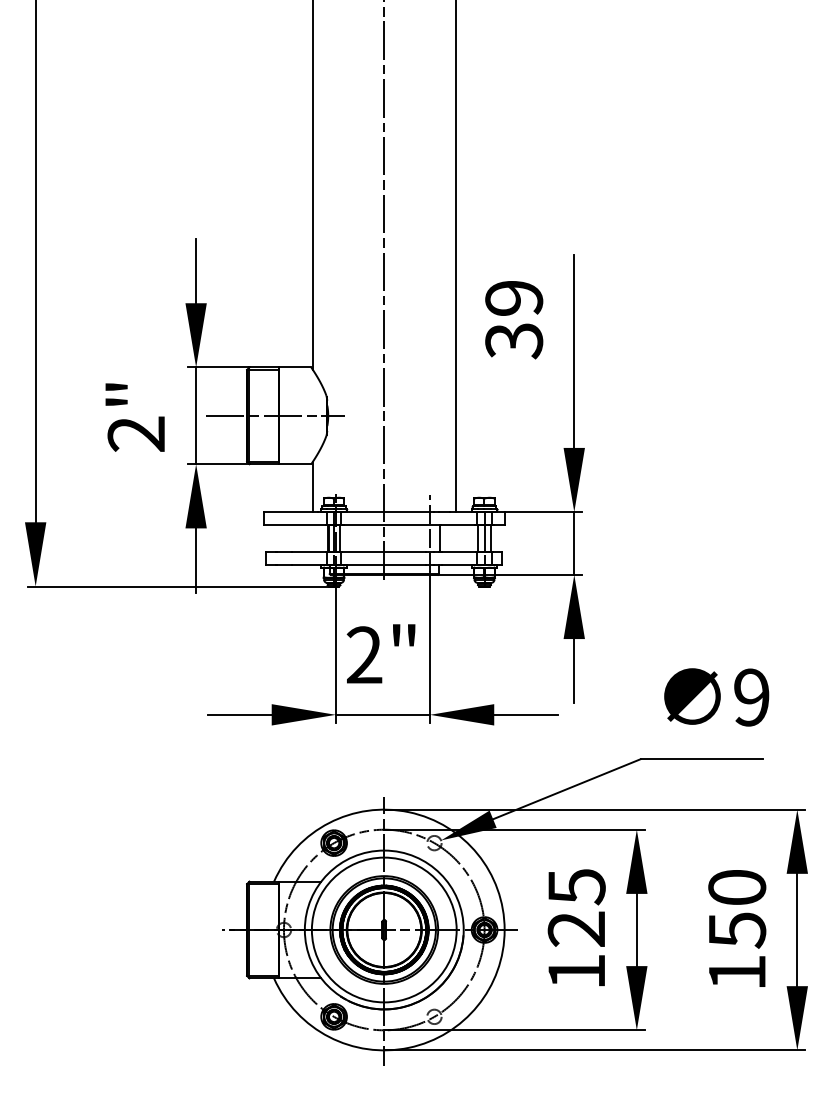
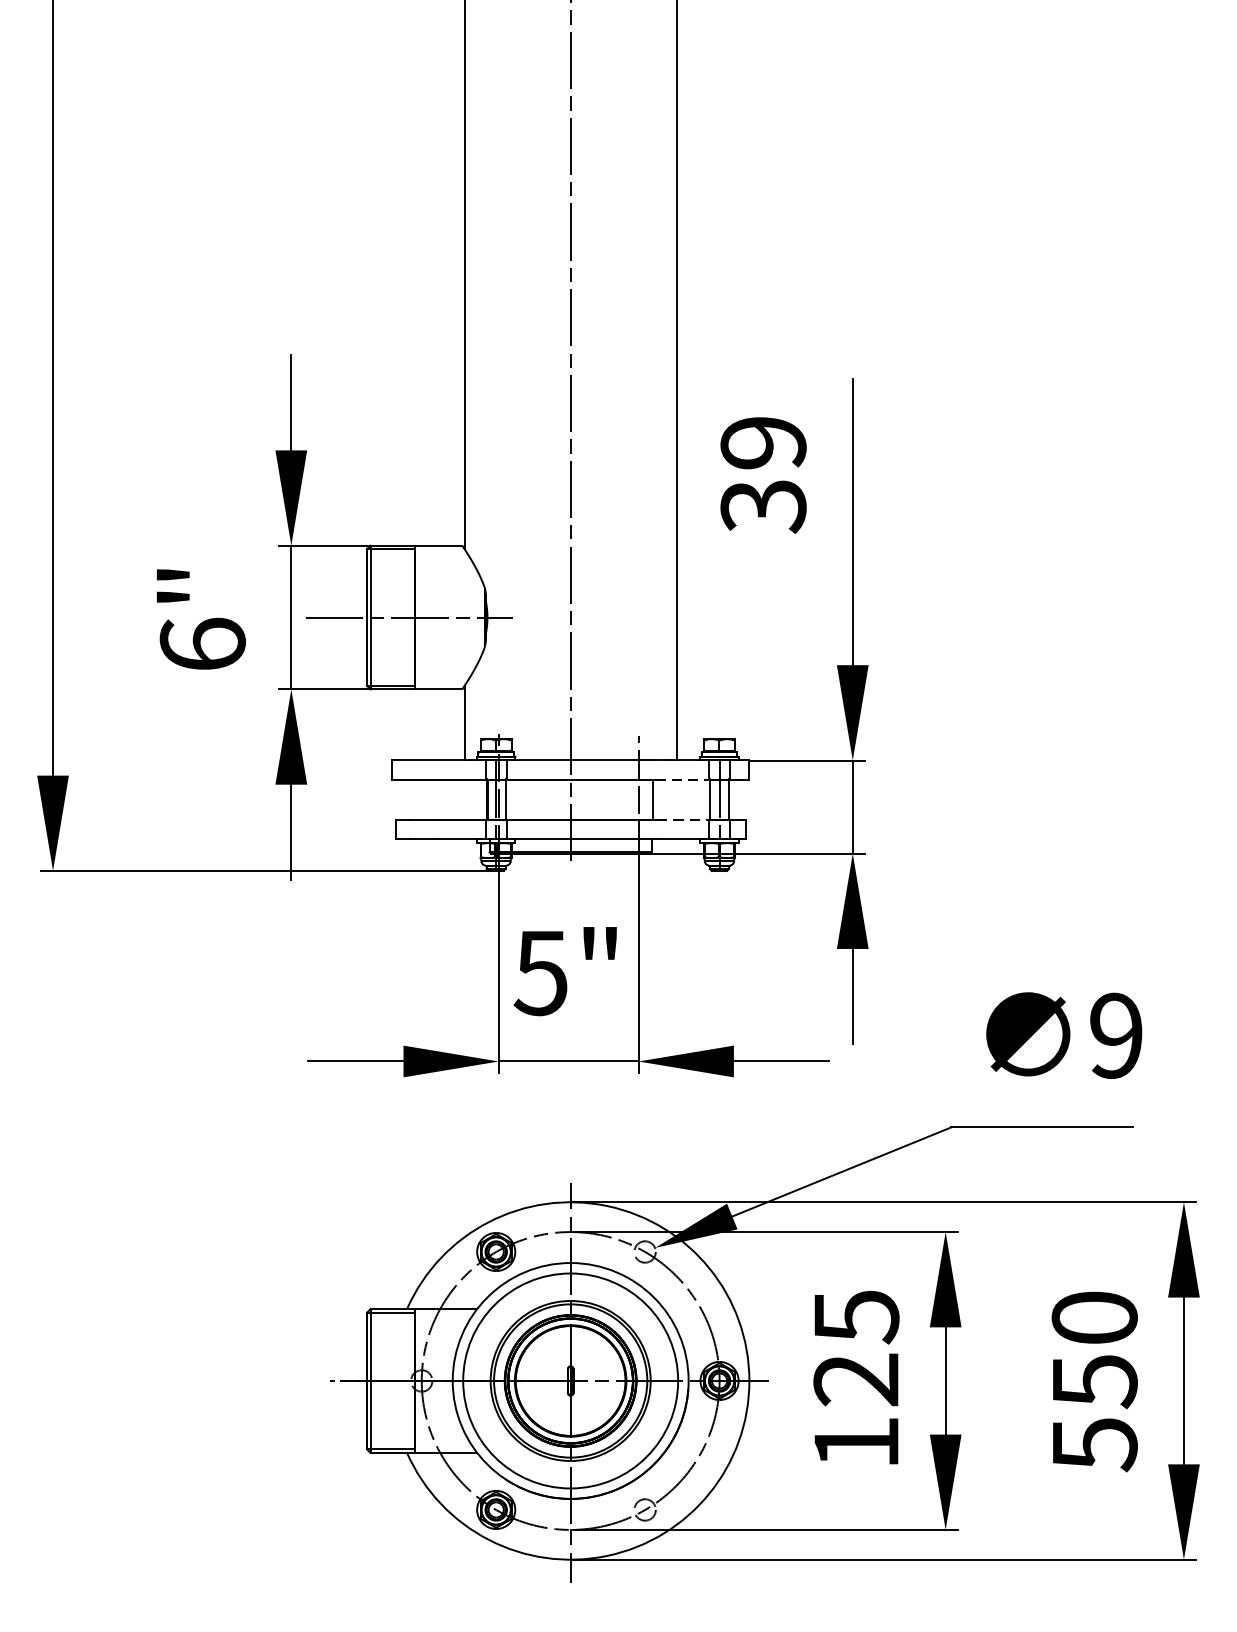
text: (136, 433) -> (202, 643), 2" -> 6"
line: (458, 524) -> (680, 778), solid -> dashed
line: (460, 552) -> (683, 820), solid -> dashed
text: (363, 655) -> (539, 973), 2" -> 5"
text: (737, 973) -> (1095, 1445), 150 -> 550

